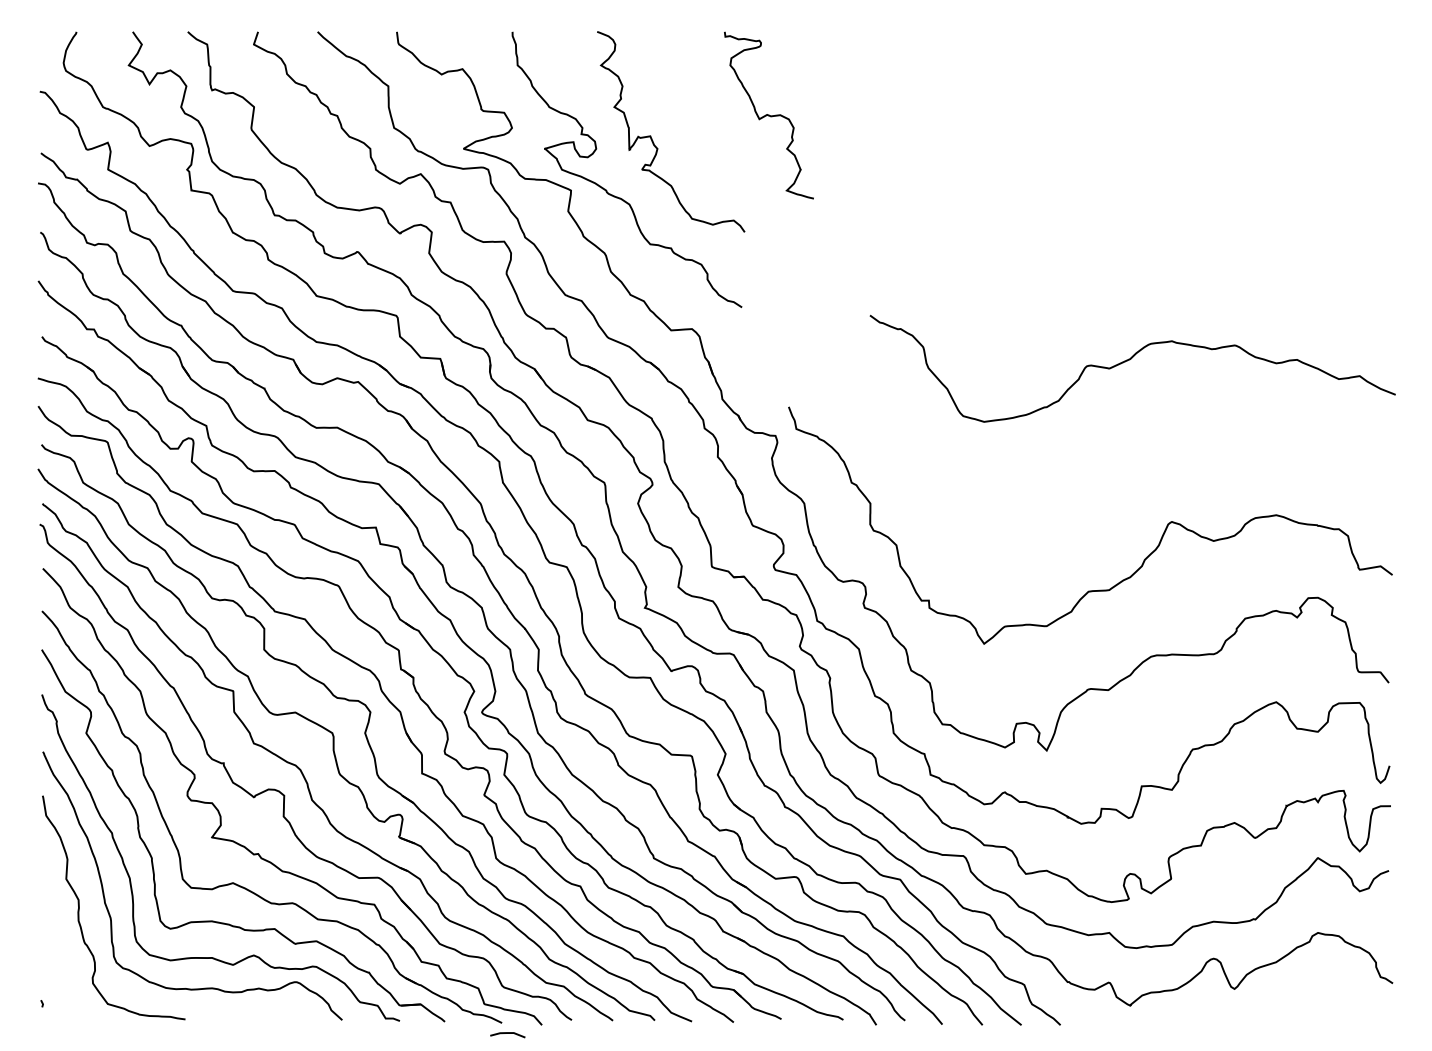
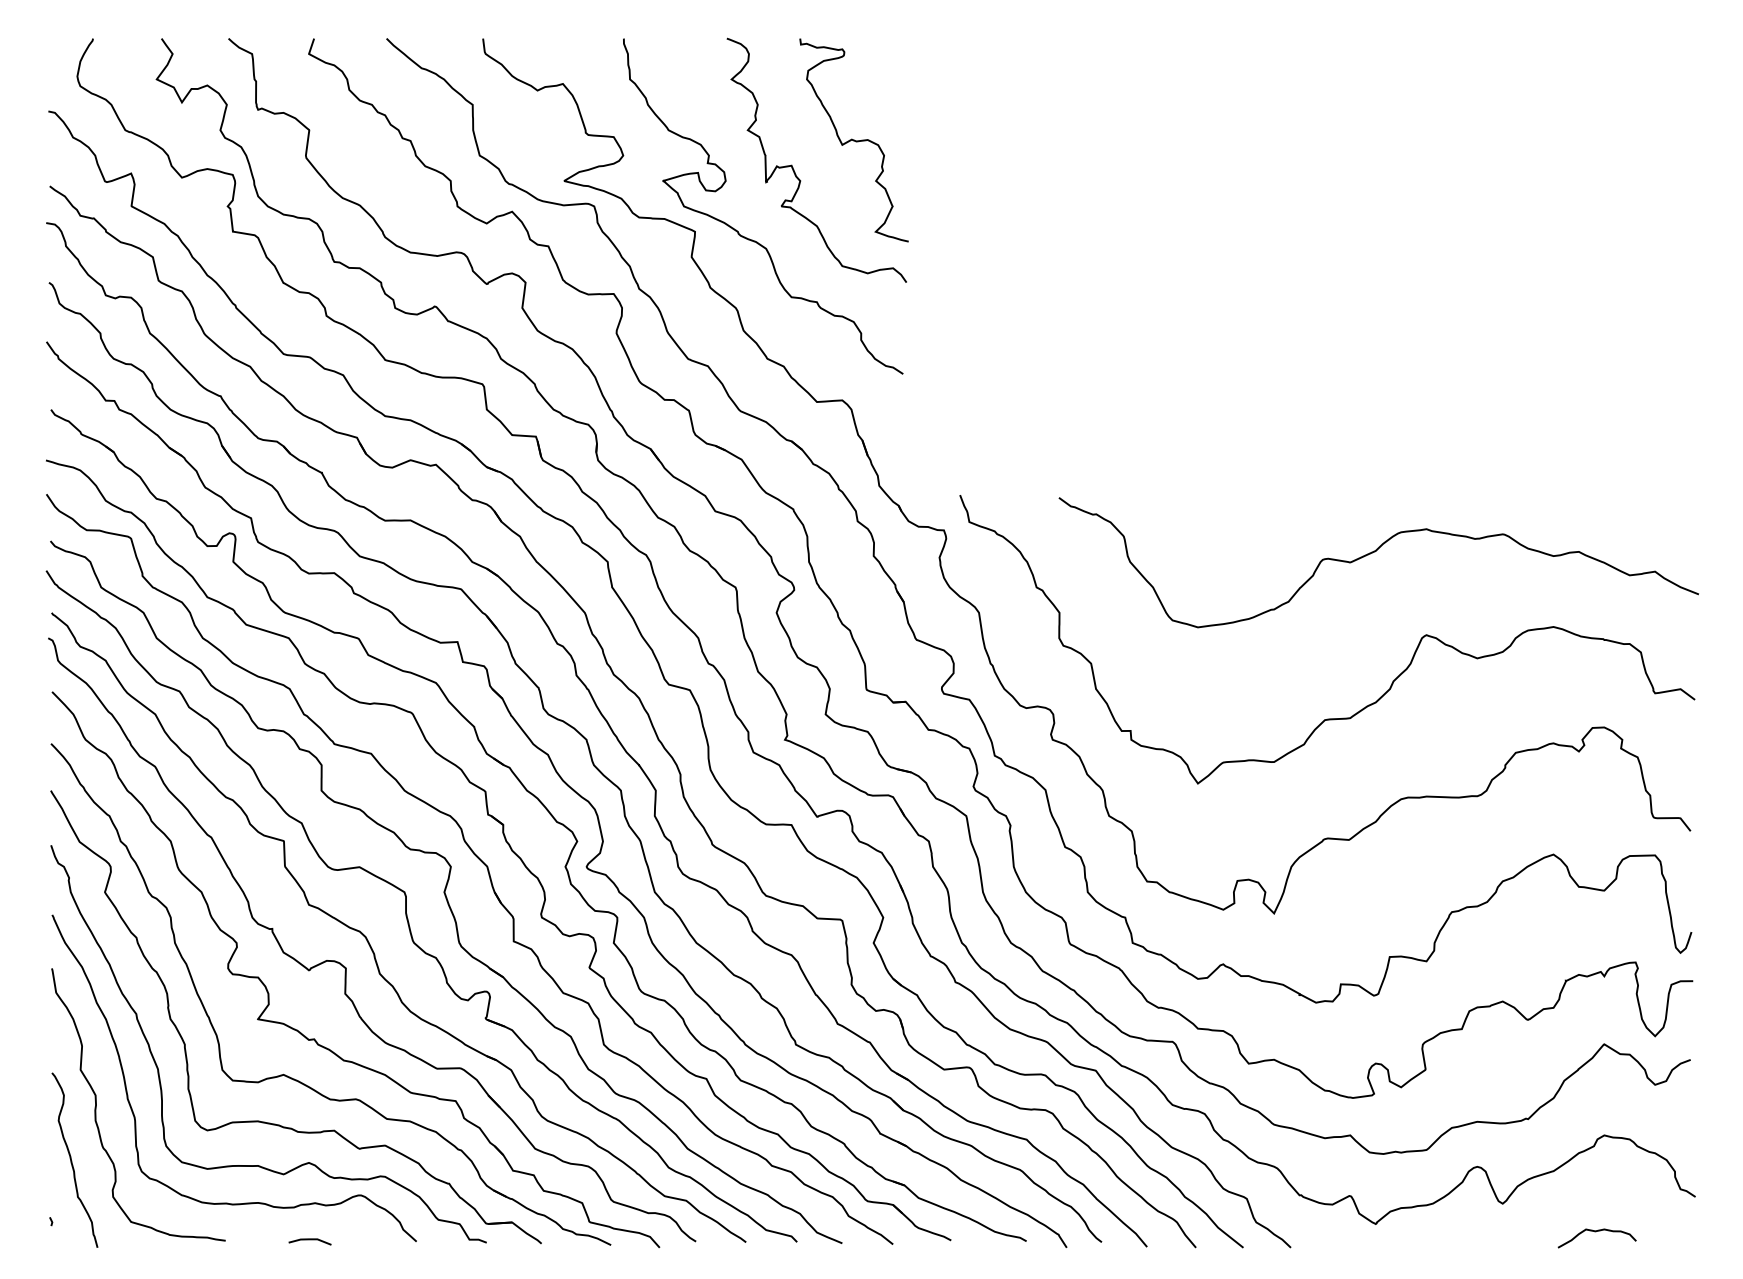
curve: (768, 115) -> (853, 140), moved
curve: (1130, 360) -> (1375, 552), moved
curve: (59, 953) -> (72, 1160), added
curve: (1310, 1012) -> (1595, 1232), added
line: (507, 1034) -> (309, 1240), moved

